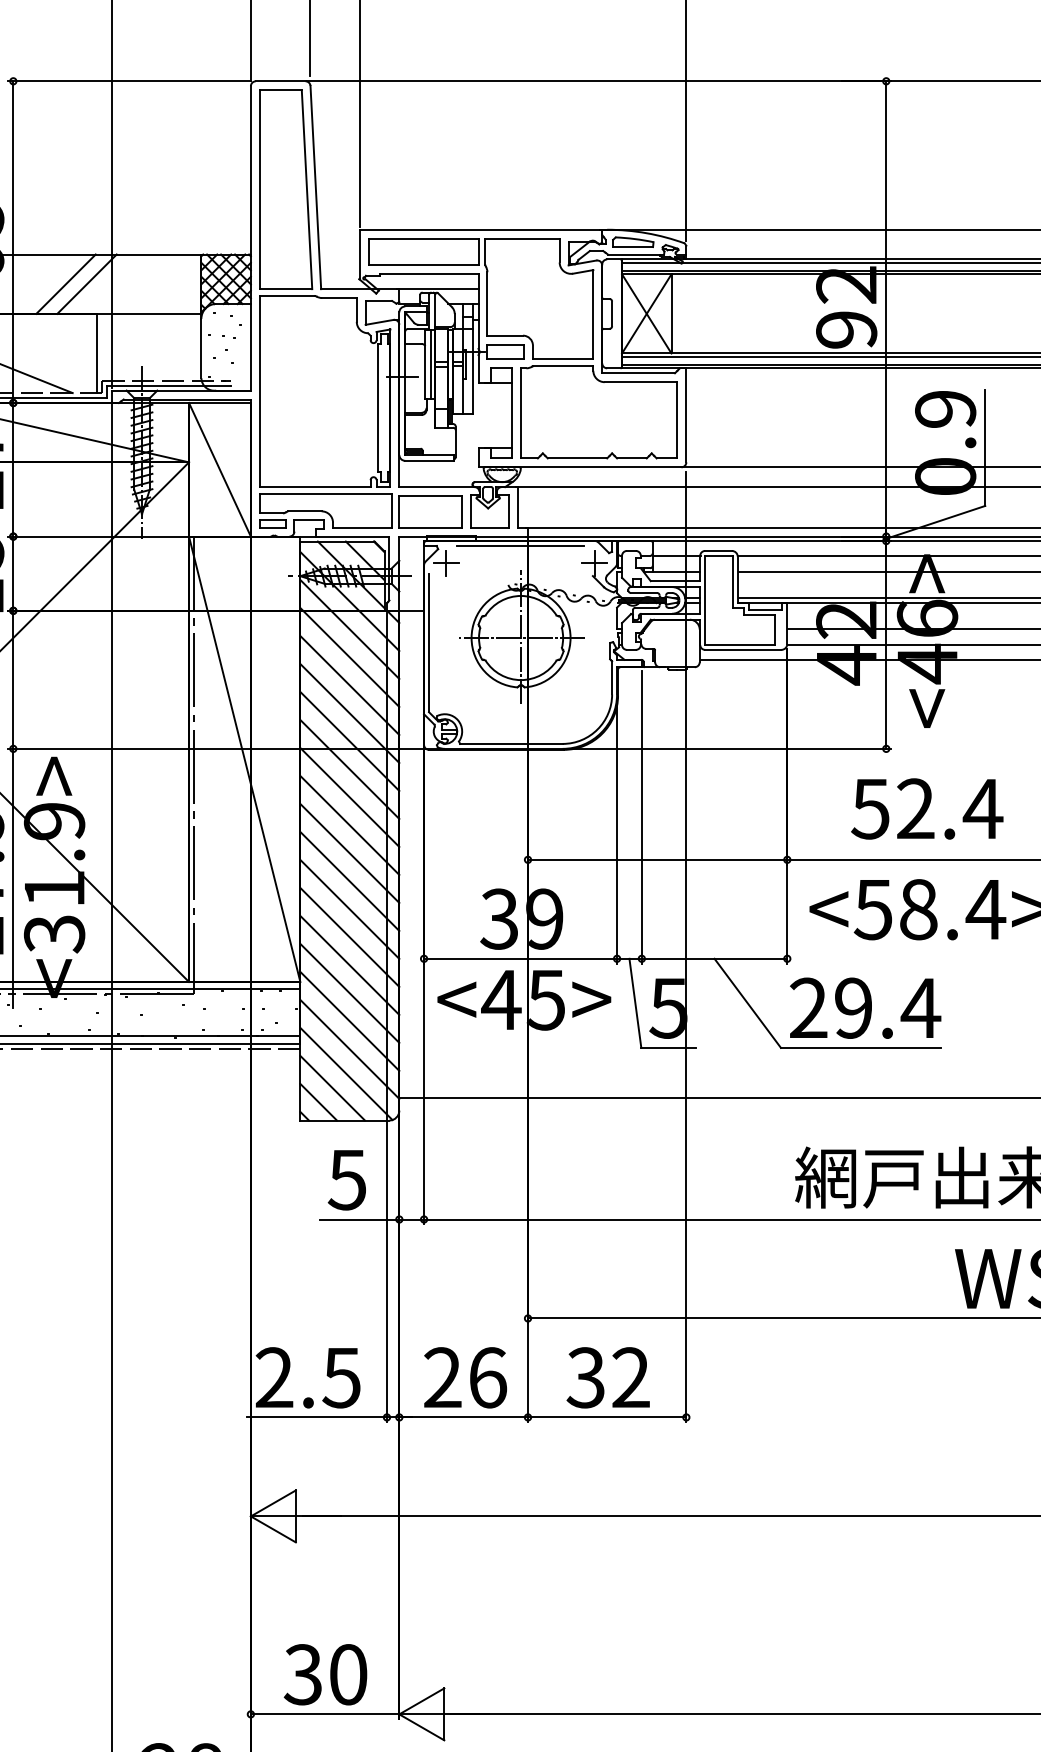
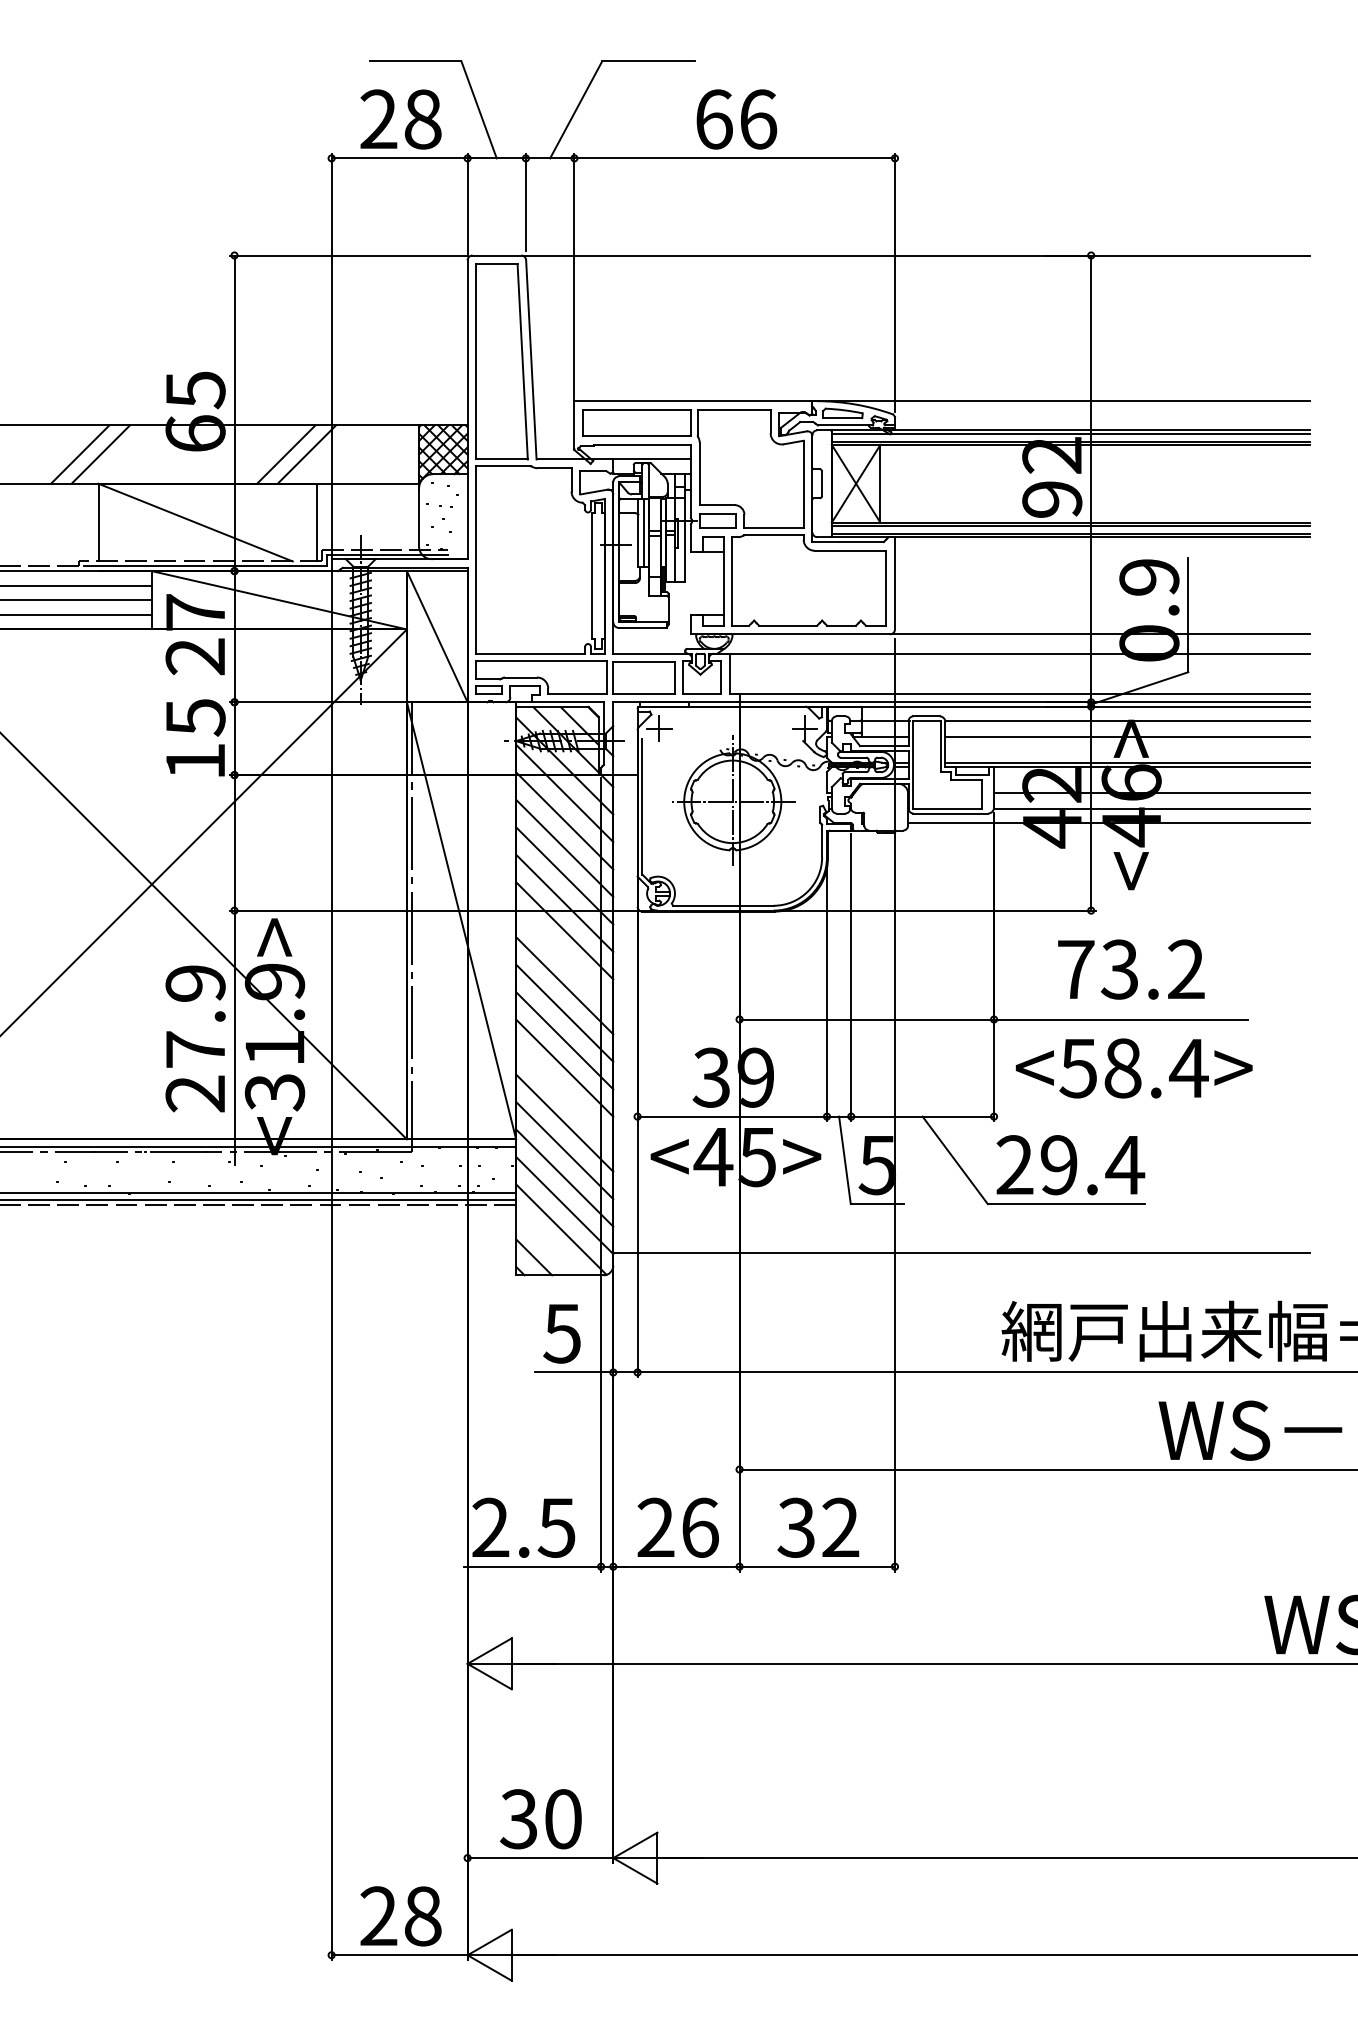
line: (519, 545) -> (731, 711), removed
line: (349, 796) -> (564, 957), removed
text: (927, 808) -> (1131, 969), 52.4 -> 73.2
line: (349, 937) -> (564, 1095), removed
line: (332, 1088) -> (547, 1243), removed

